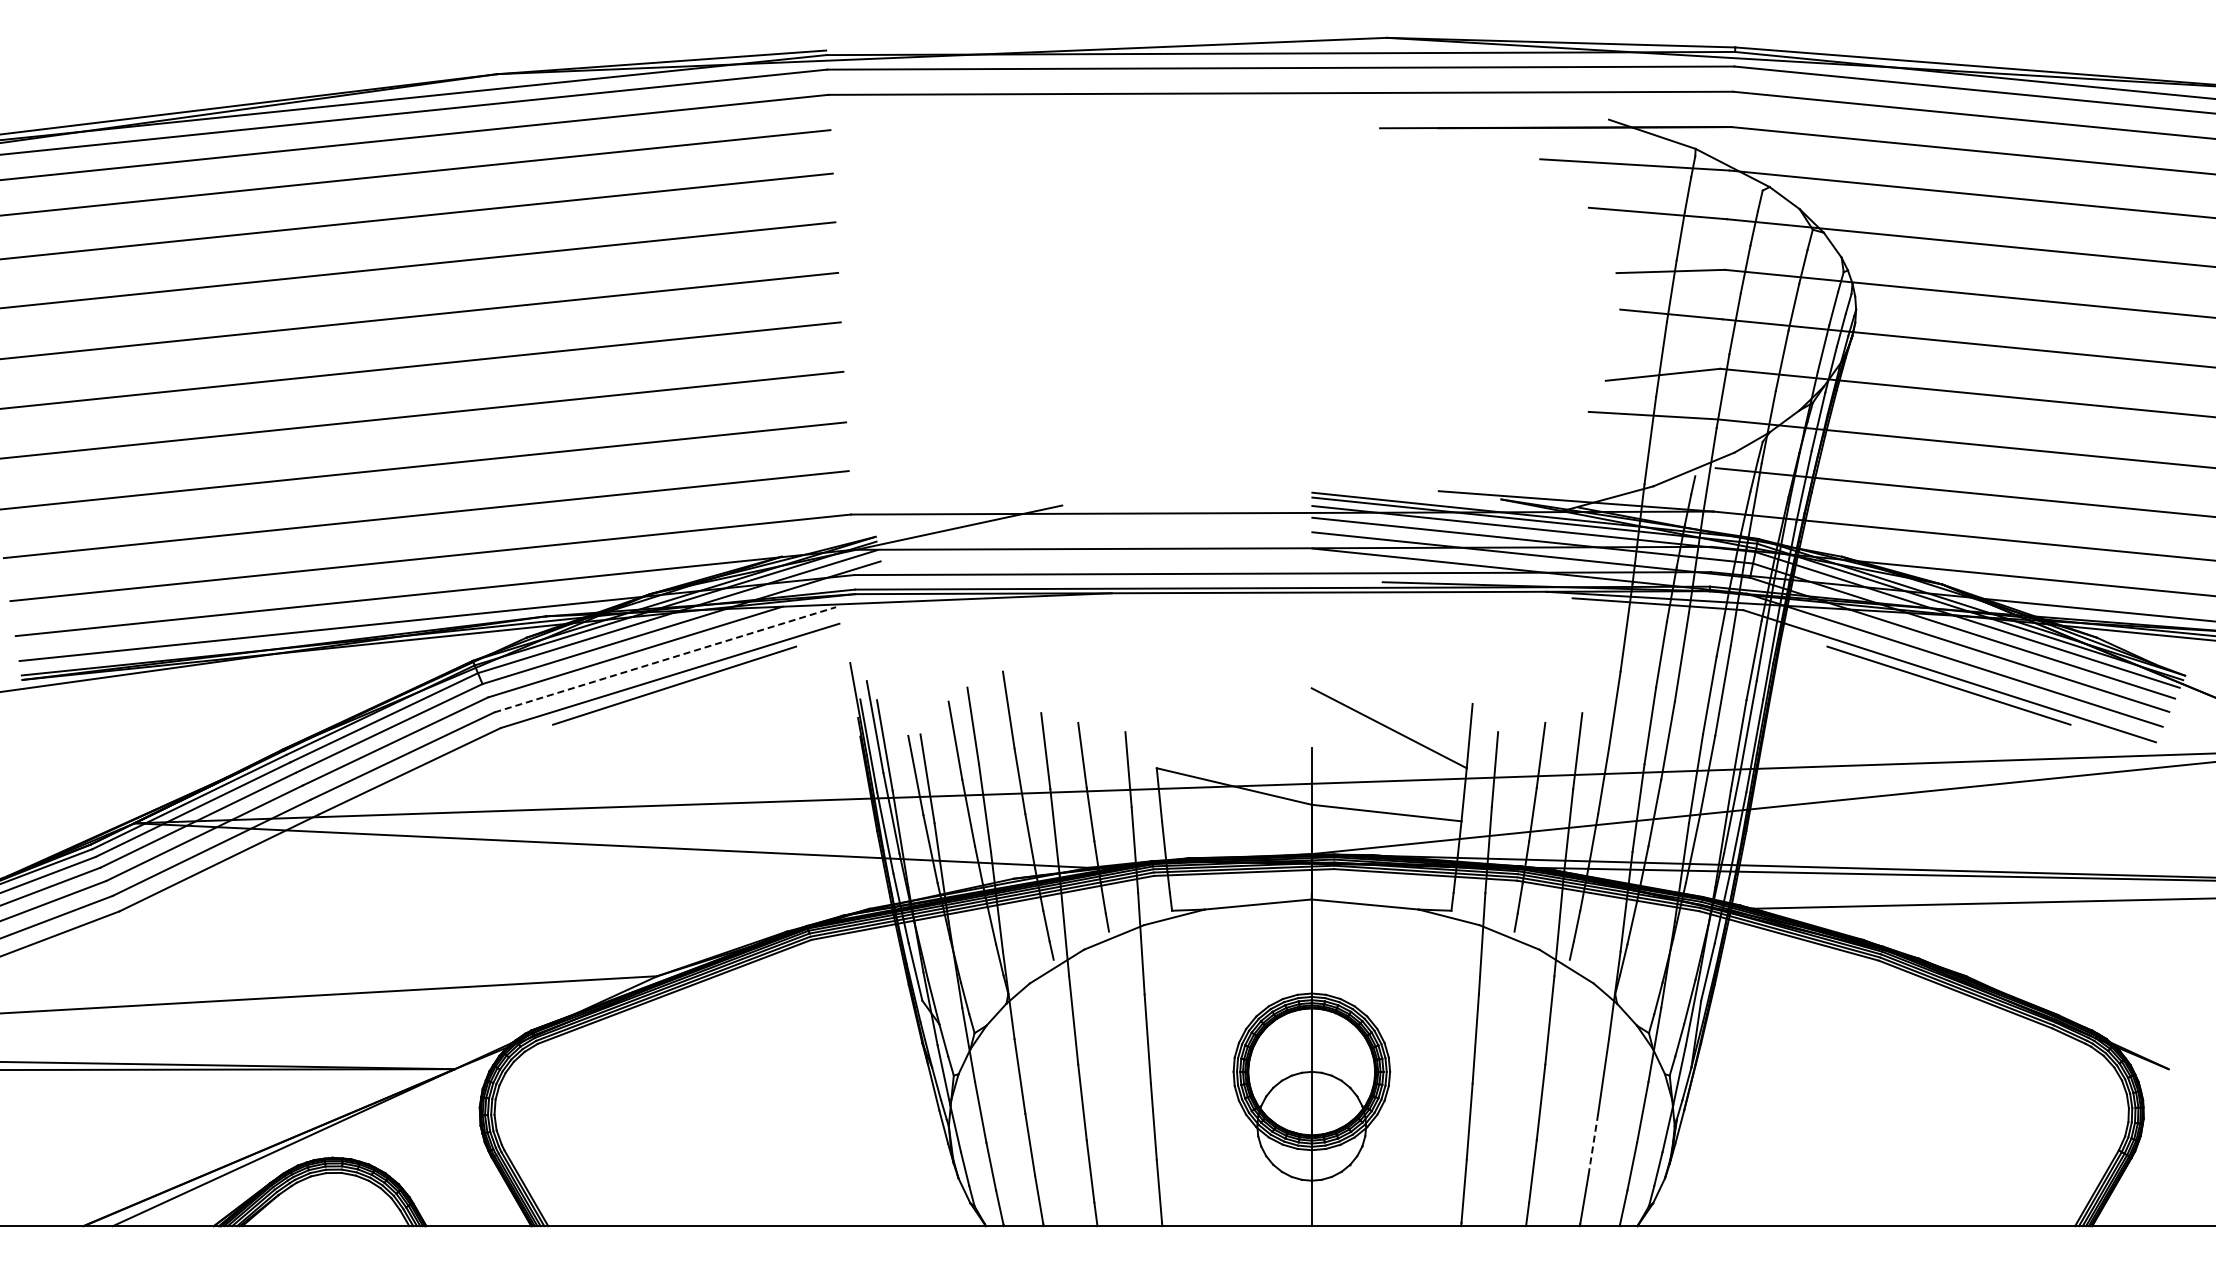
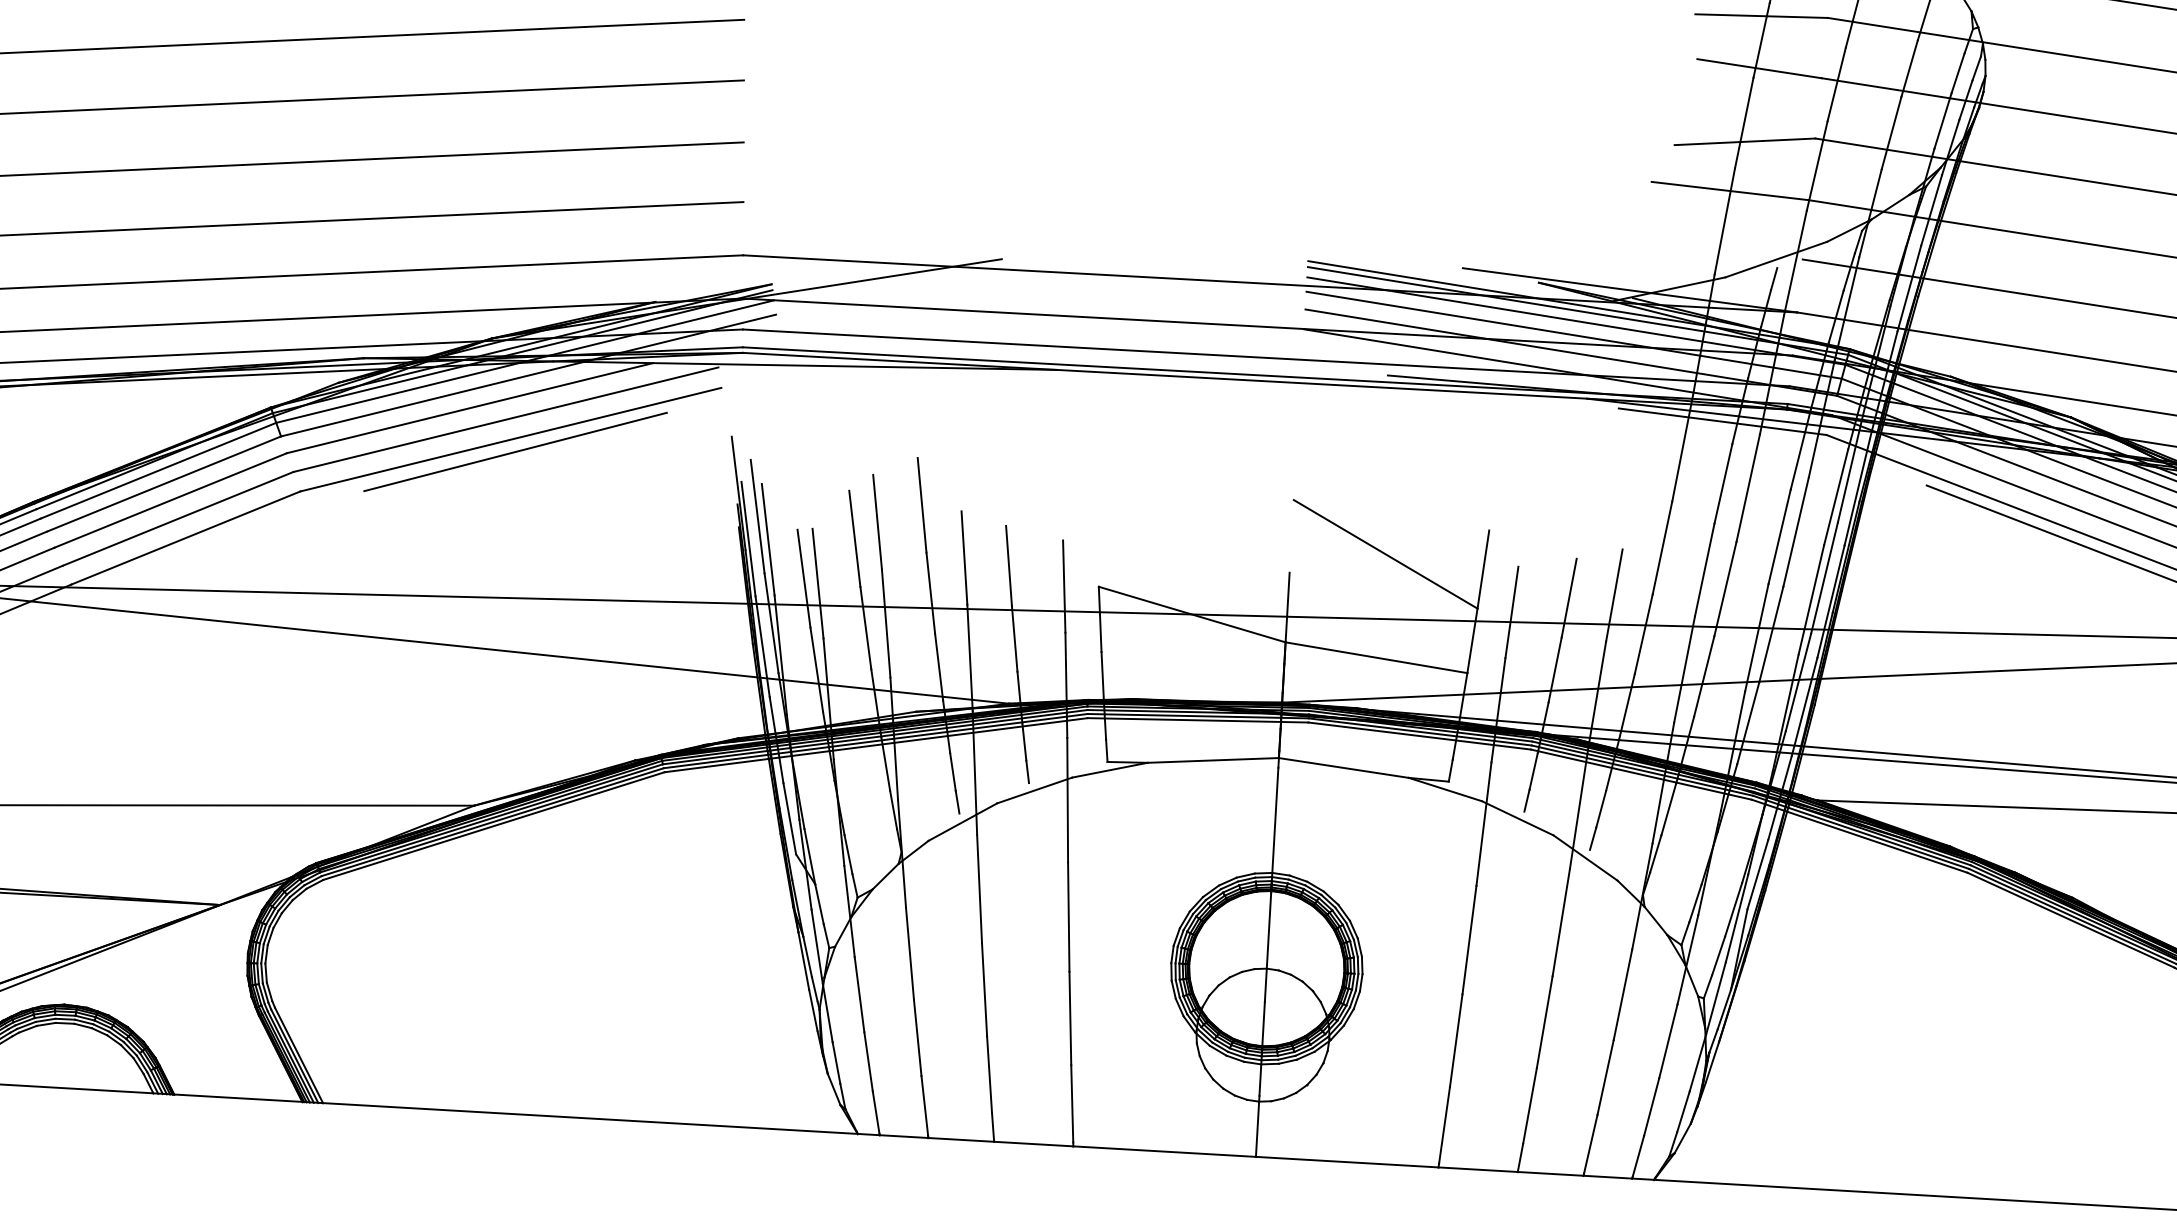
line: (665, 659) -> (506, 419), dashed -> solid
line: (1593, 1145) -> (1605, 1078), dashed -> solid

